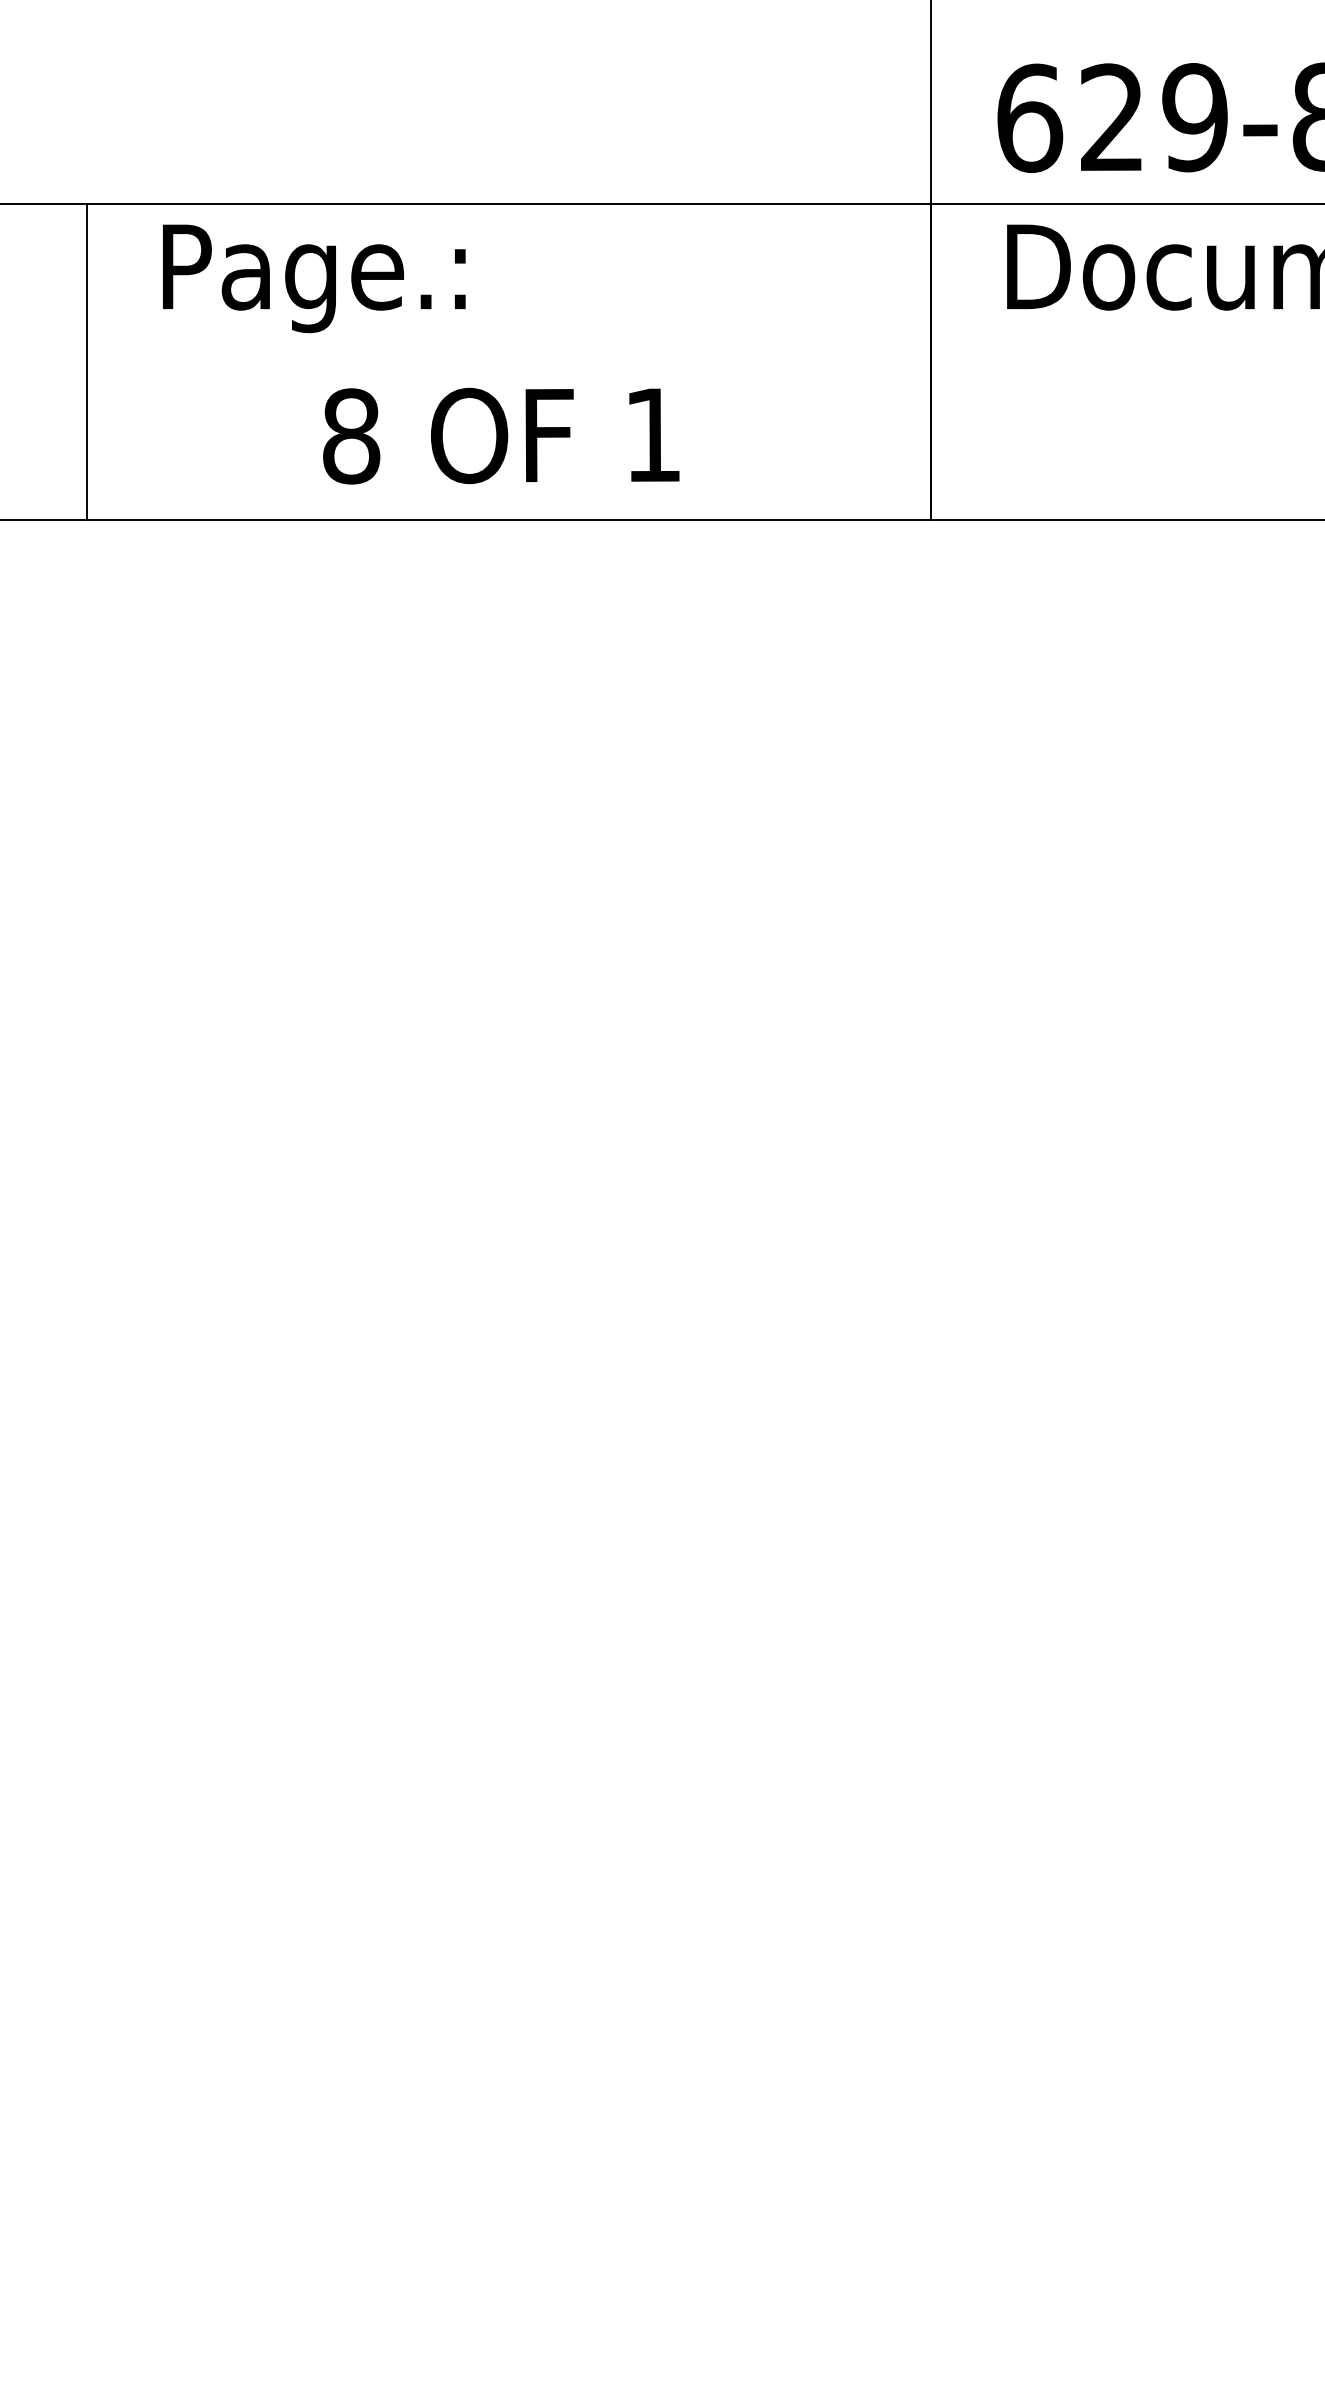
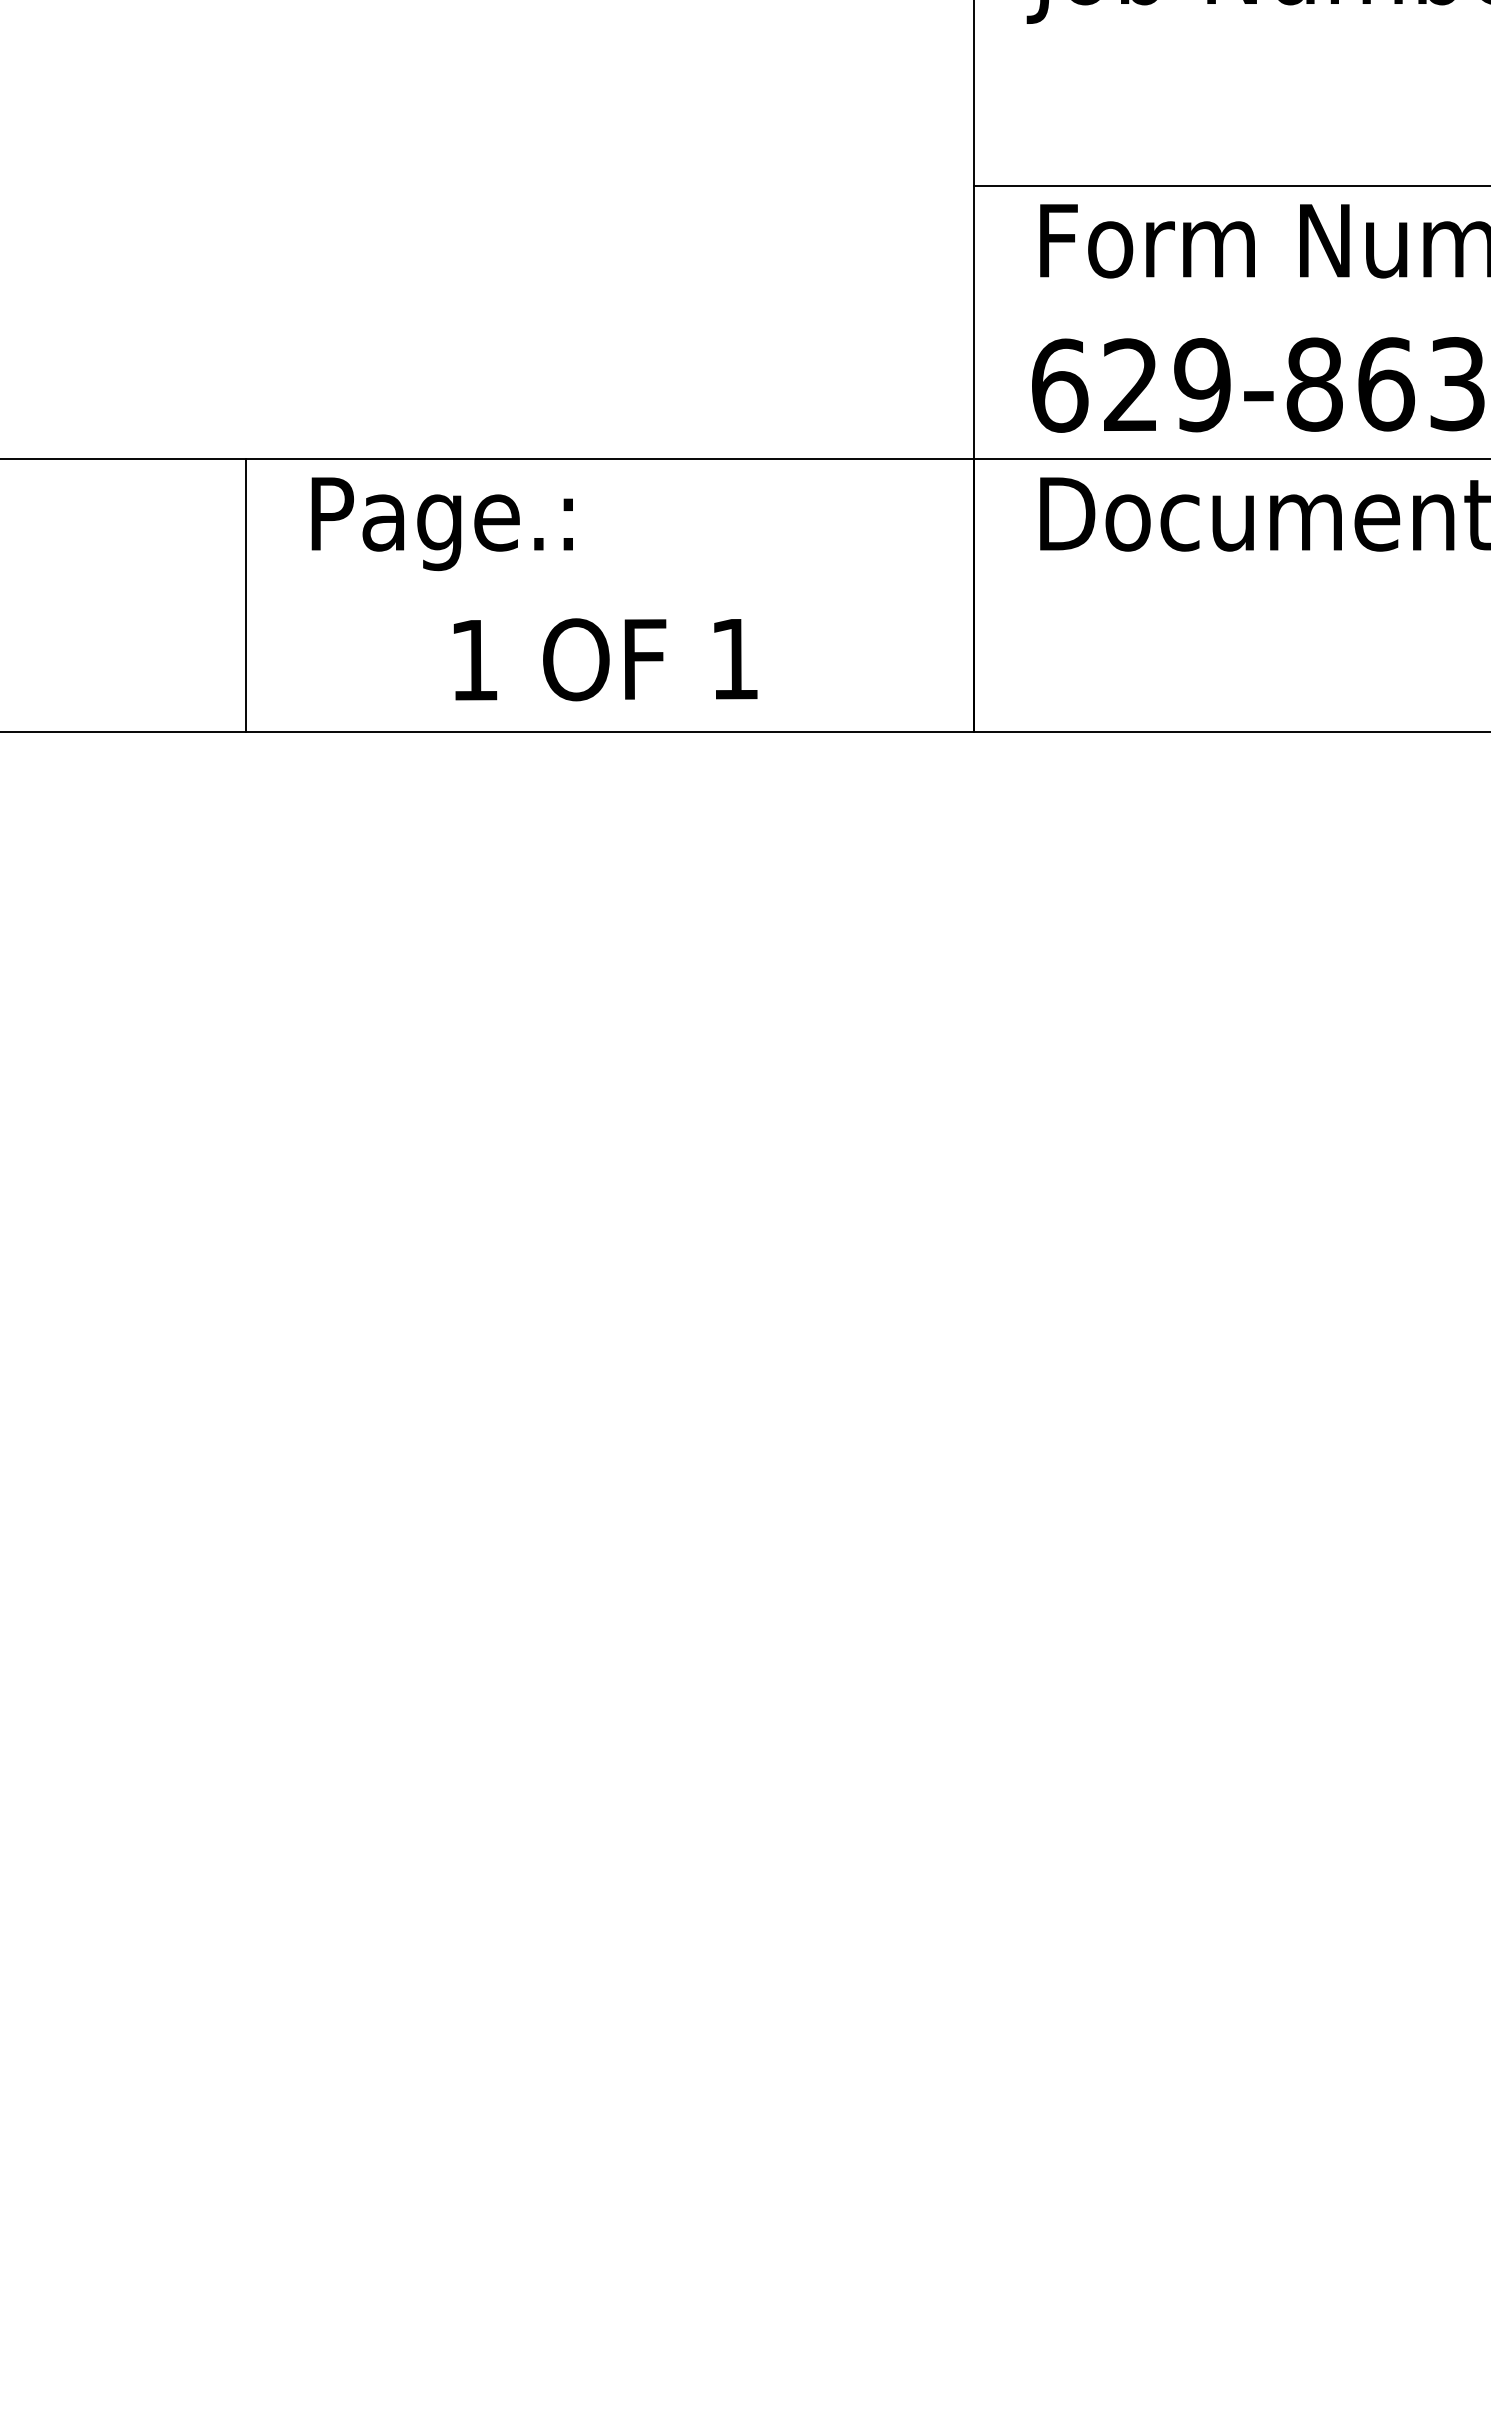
text: (351, 435) -> (474, 659), 8 -> 1

